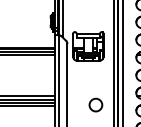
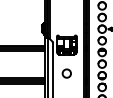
circle: (95, 104) -> (66, 73), moved

